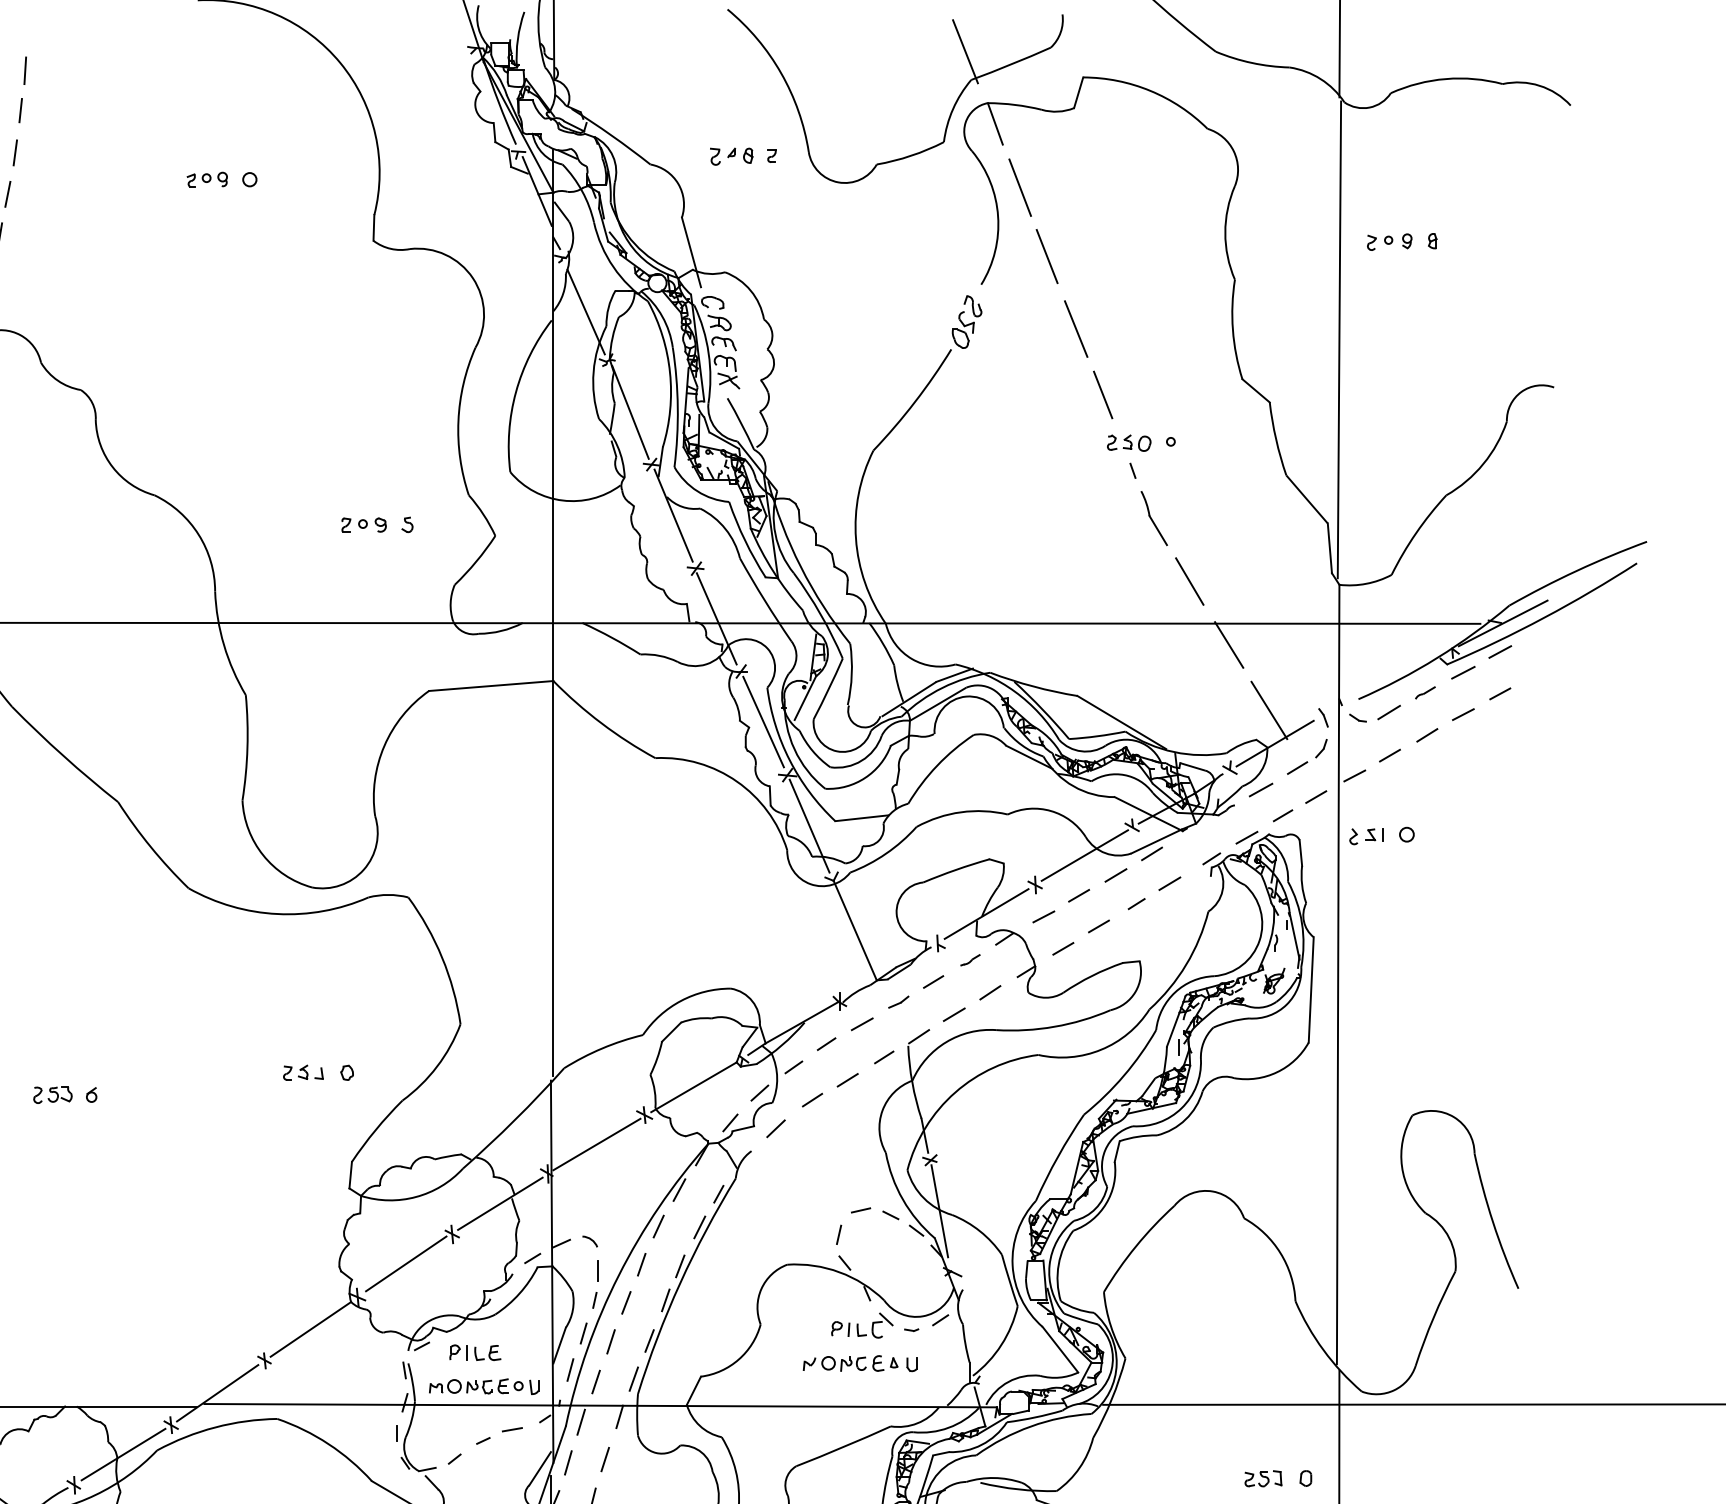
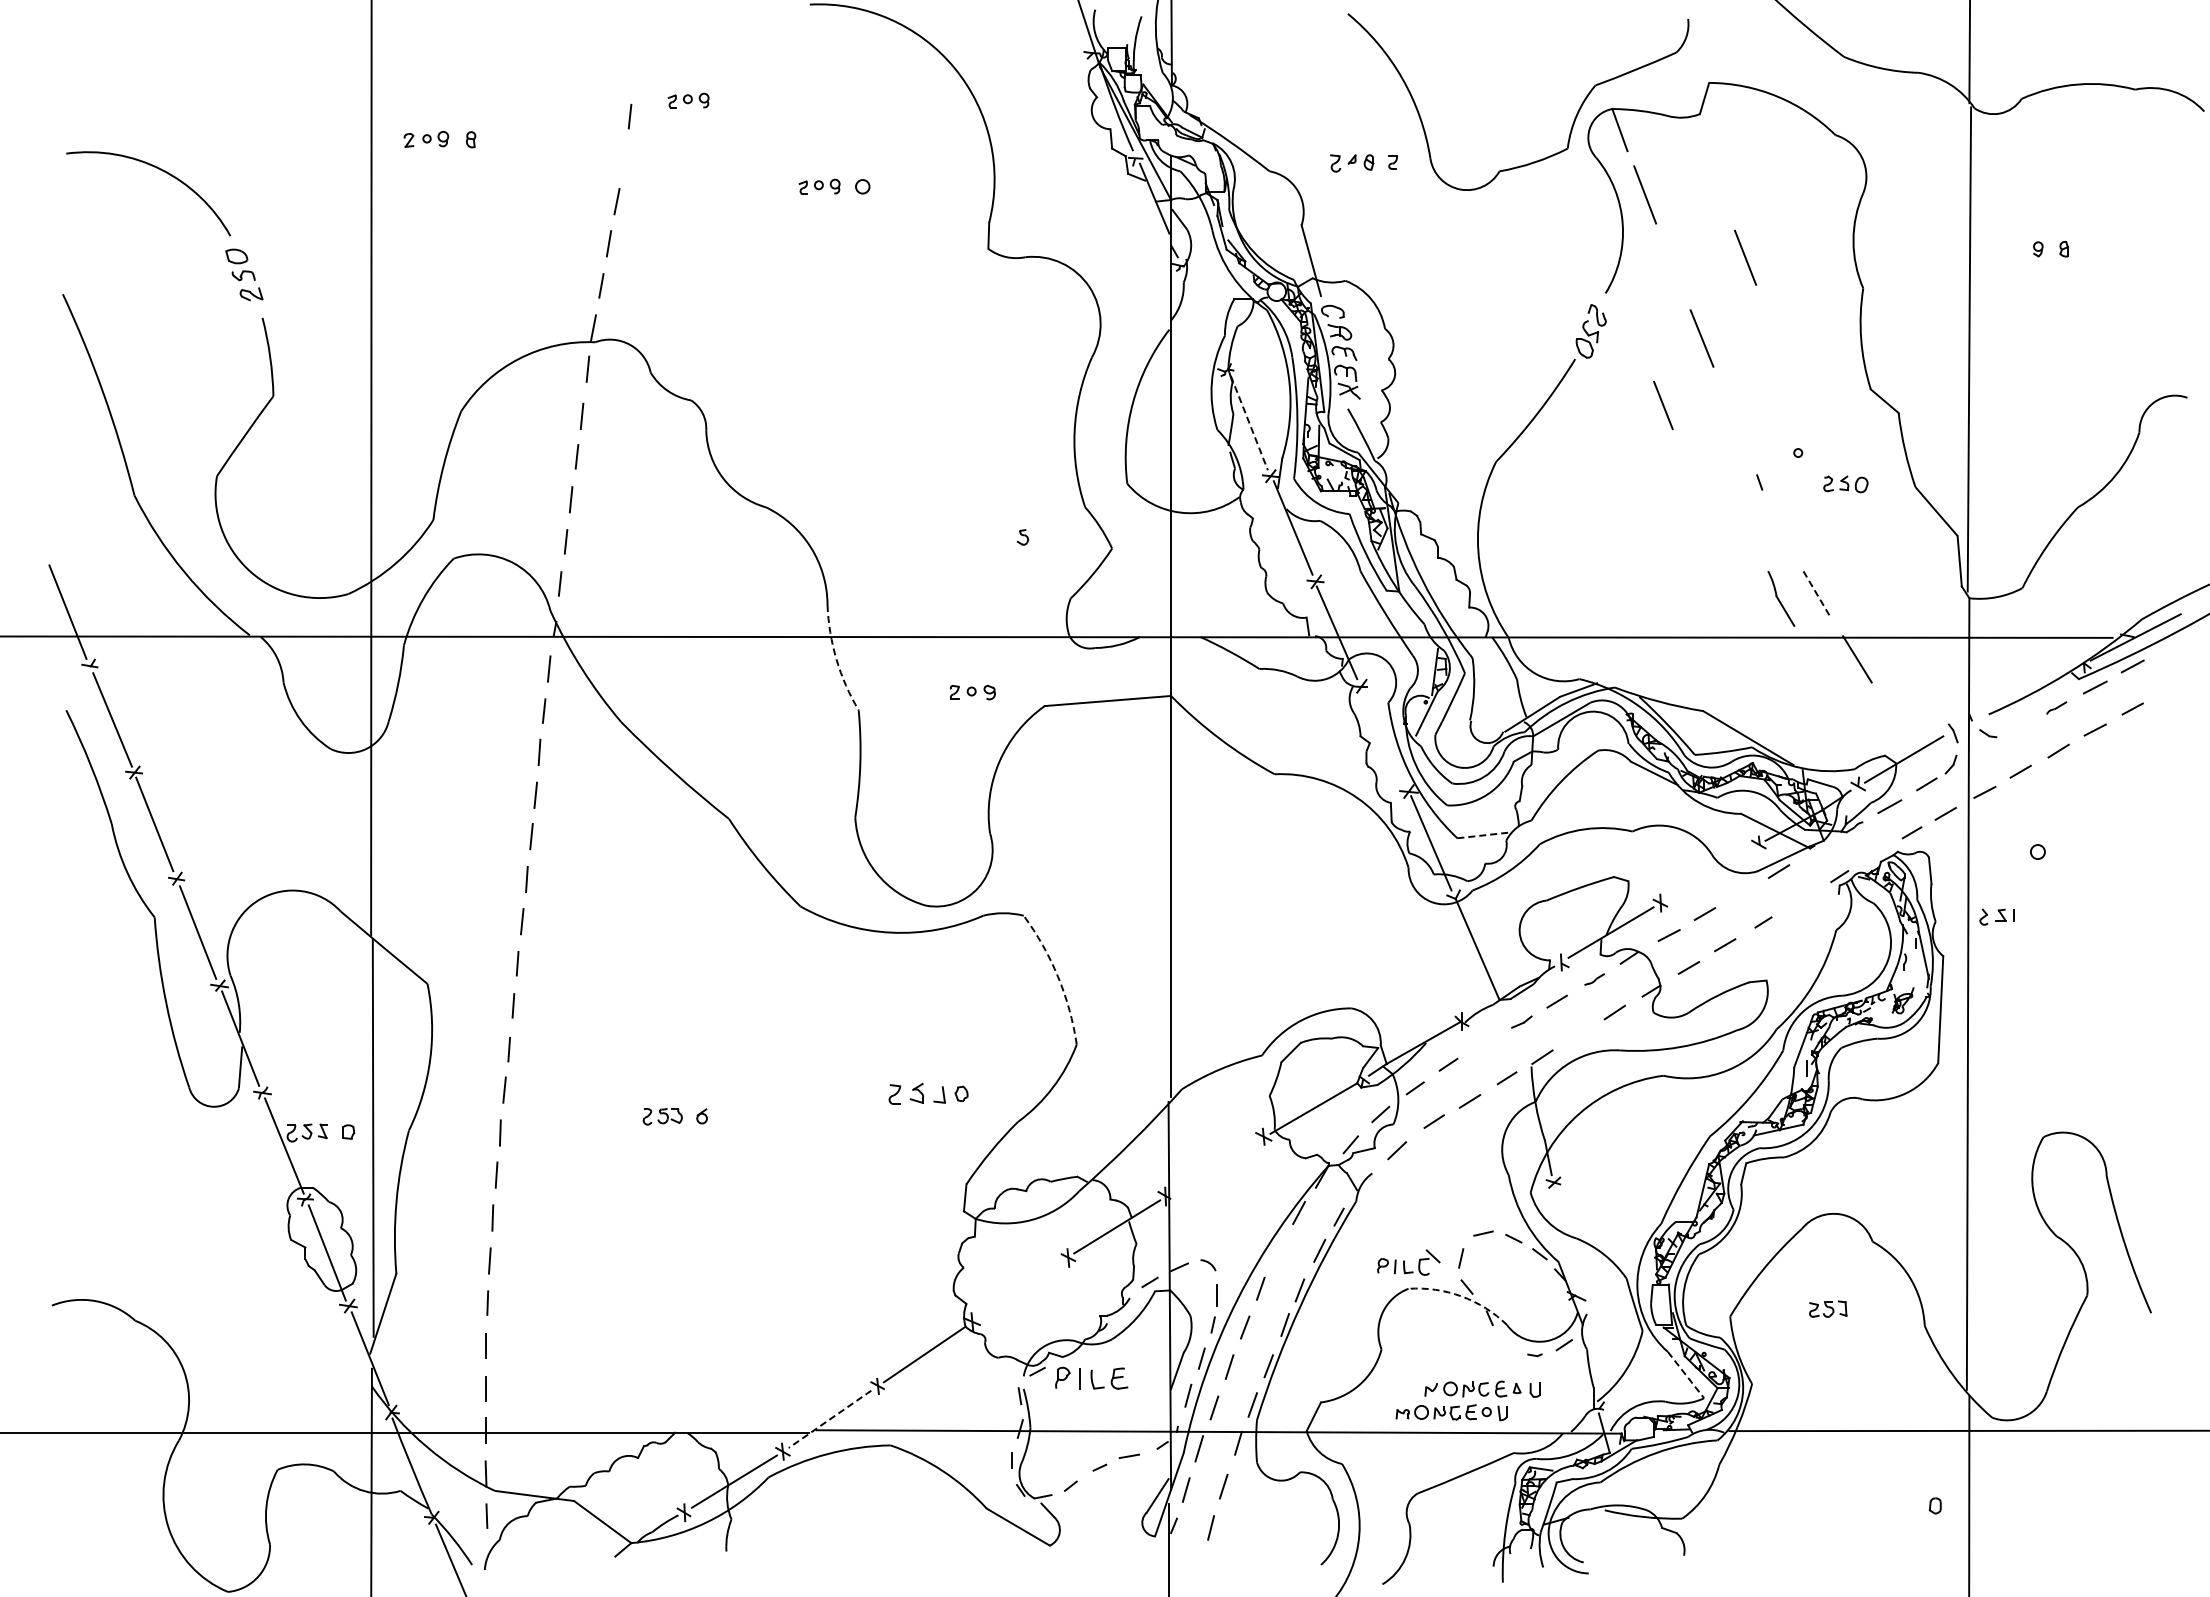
line: (965, 51) -> (1589, 56), removed
line: (25, 70) -> (634, 75), removed
part: (78, 94) -> (688, 100), added
line: (15, 152) -> (624, 159), removed
part: (1379, 242) -> (2010, 250), removed
line: (1047, 256) -> (1745, 257), moved
line: (586, 312) -> (1204, 321), removed
line: (1103, 394) -> (1663, 404), moved
line: (630, 412) -> (1249, 423), solid -> dashed
part: (1128, 443) -> (1845, 484), moved
part: (1154, 518) -> (1781, 598), moved
part: (363, 525) -> (972, 692), moved
line: (1189, 582) -> (1817, 595), solid -> dashed
arc: (223, 645) -> (836, 659), solid -> dashed
line: (1269, 710) -> (1898, 725), removed
line: (1388, 712) -> (2019, 727), removed
line: (763, 721) -> (1384, 737), removed
line: (862, 818) -> (1484, 835), solid -> dashed
part: (1366, 836) -> (1996, 916), moved
line: (1246, 838) -> (1875, 855), removed
line: (1084, 854) -> (1710, 872), removed
line: (1115, 875) -> (1741, 893), removed
line: (1169, 883) -> (1796, 901), removed
arc: (442, 957) -> (1058, 976), solid -> dashed
line: (953, 1014) -> (1577, 1034), removed
line: (862, 1024) -> (1484, 1044), removed
part: (302, 1072) -> (916, 1093), size x1.4
line: (597, 1144) -> (1215, 1166), removed
line: (939, 1211) -> (1563, 1234), removed
line: (658, 1227) -> (1277, 1250), removed
line: (406, 1263) -> (1021, 1287), removed
arc: (839, 1272) -> (1461, 1296), solid -> dashed
part: (862, 1325) -> (1408, 1262), moved
line: (1060, 1350) -> (1686, 1375), solid -> dashed
part: (475, 1352) -> (1091, 1377), size x1.4
part: (483, 1386) -> (1451, 1412), moved
line: (217, 1393) -> (829, 1419), solid -> dashed
part: (1263, 1478) -> (1828, 1308), moved

